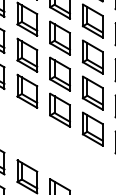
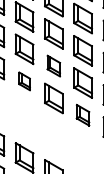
part: (59, 73) -> (53, 65), size x0.7
part: (27, 90) -> (24, 80), size x0.6
part: (92, 128) -> (82, 114), size x0.7

